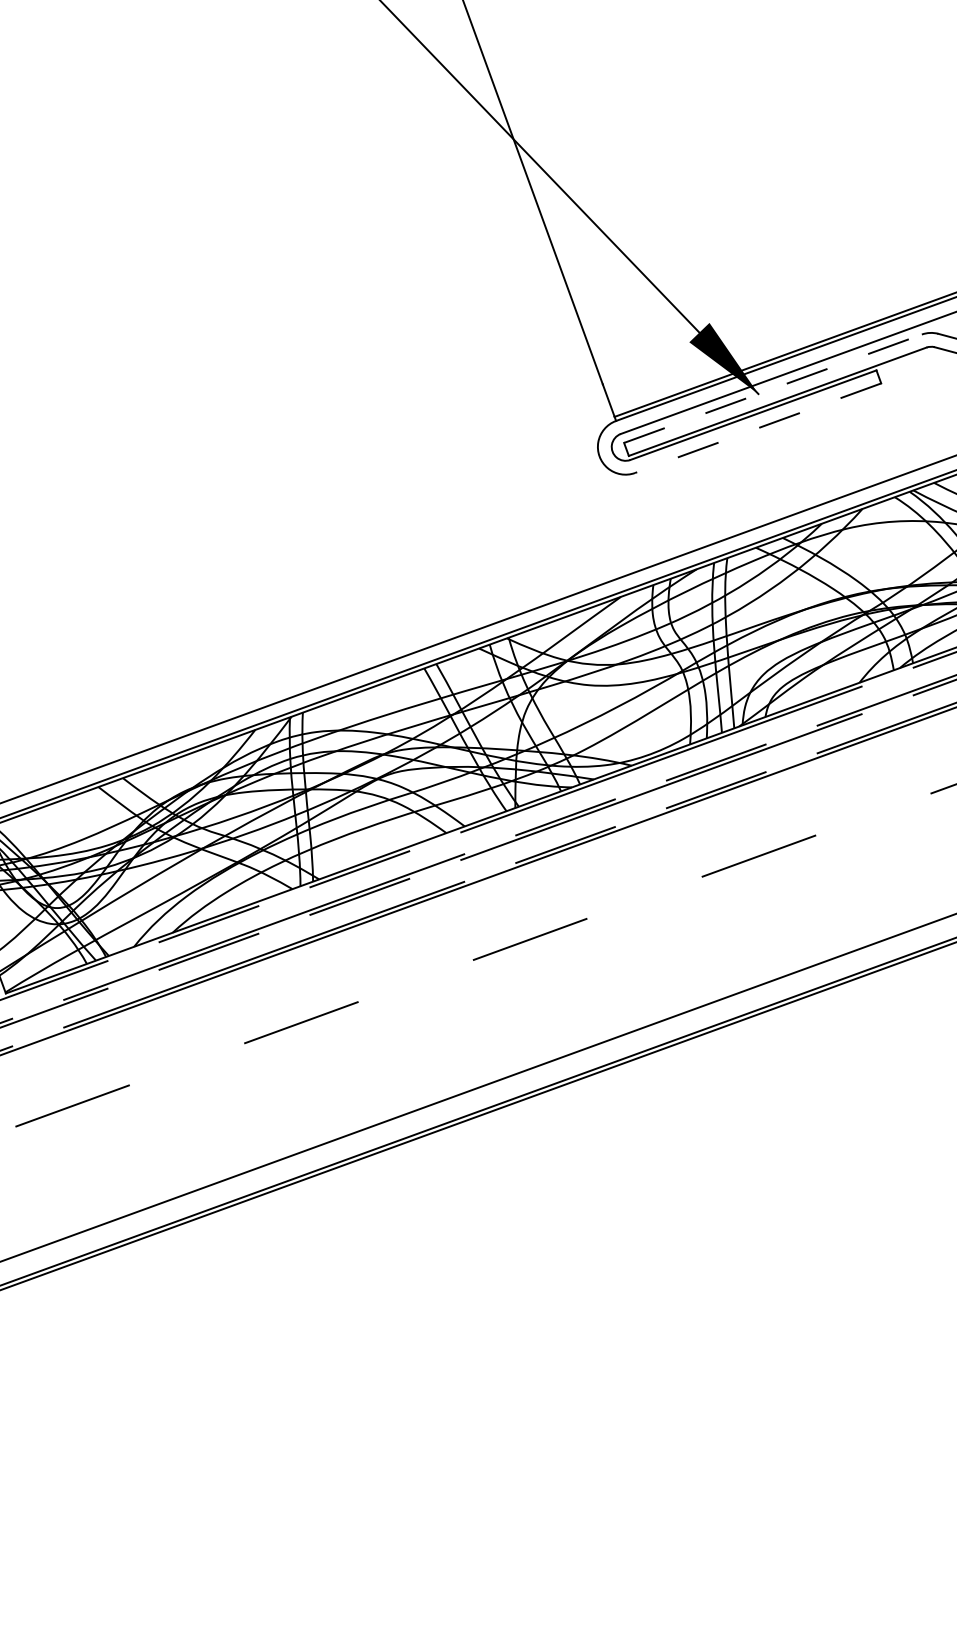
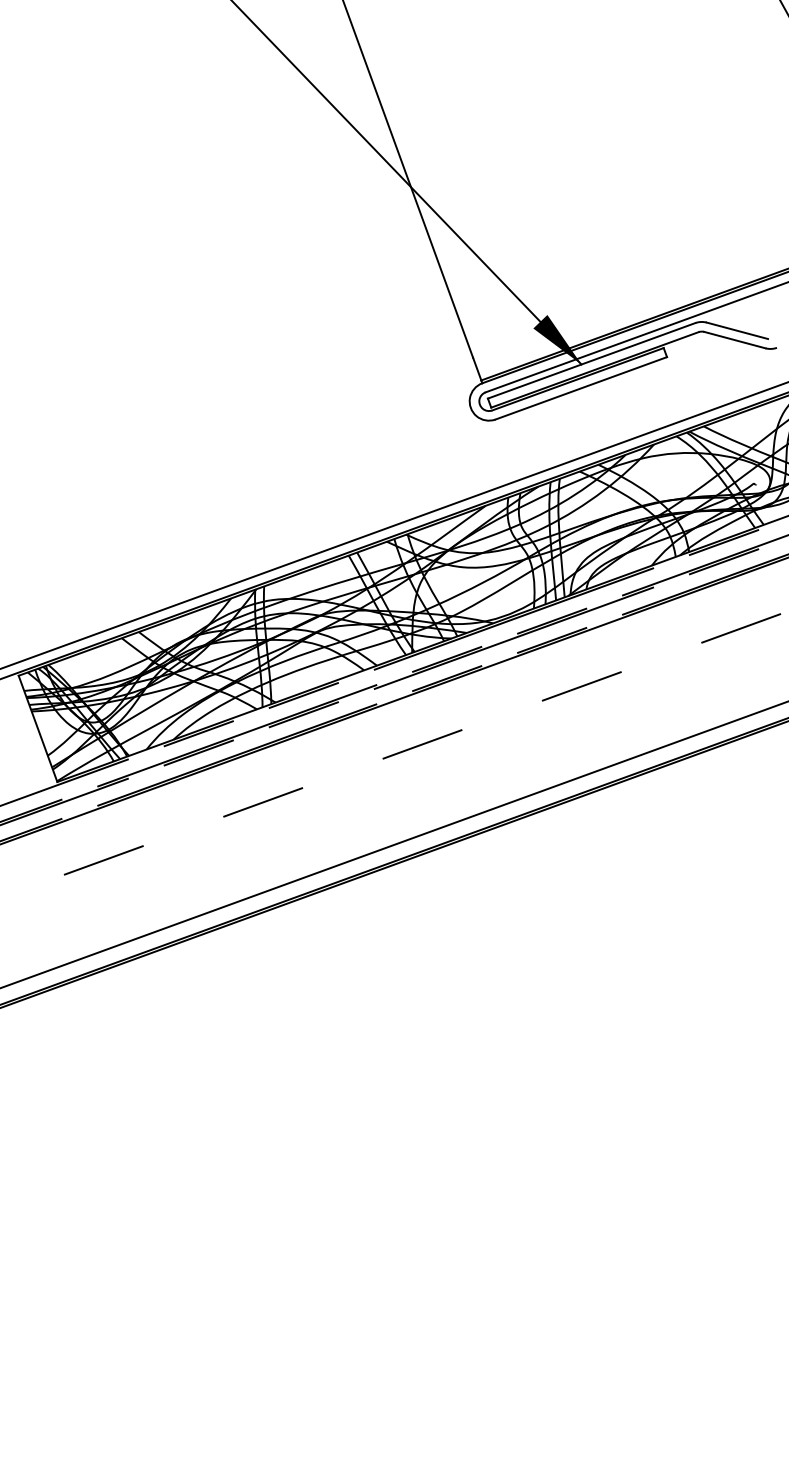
line: (774, 388) -> (592, 360), dashed -> solid
line: (757, 428) -> (580, 388), dashed -> solid

